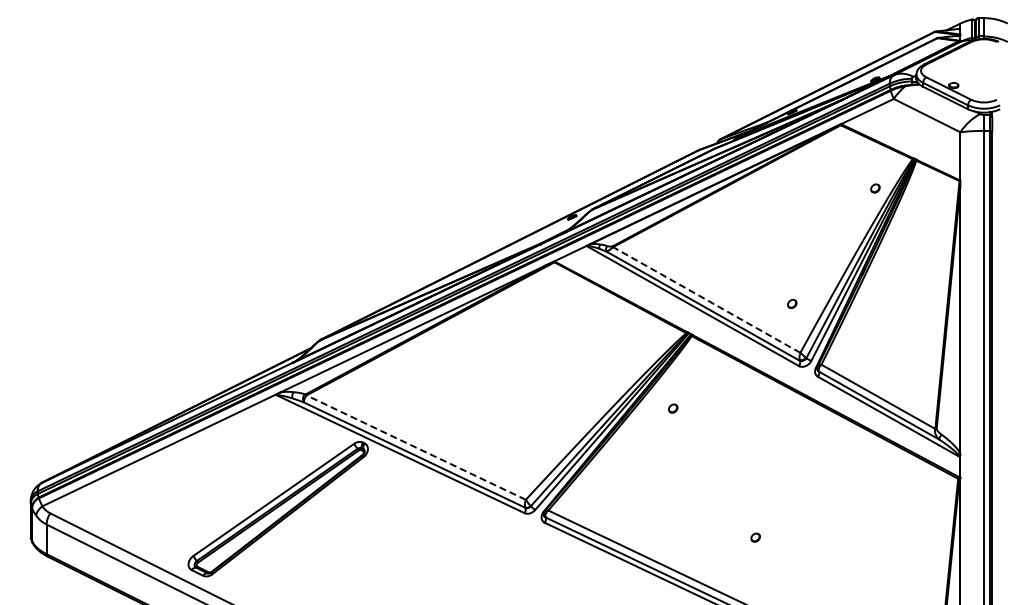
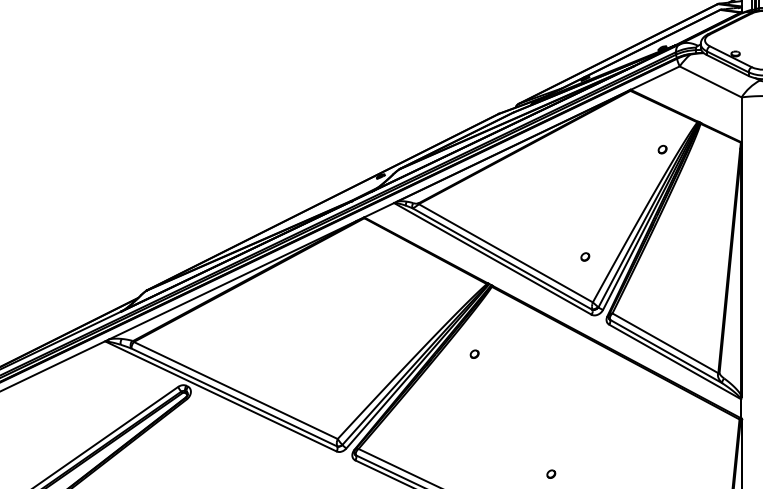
line: (706, 299) -> (505, 252), dashed -> solid
line: (415, 447) -> (235, 390), dashed -> solid

